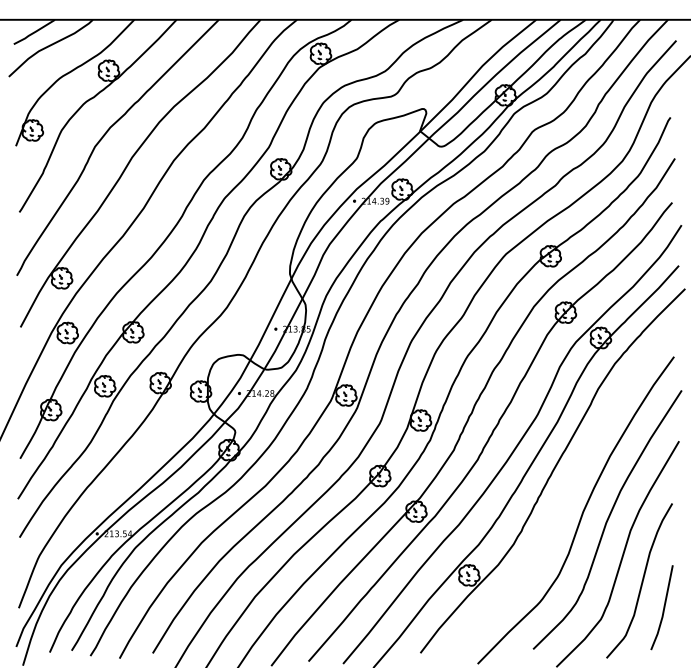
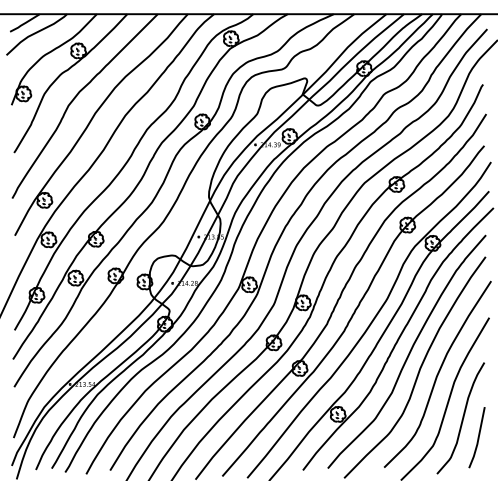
curve: (567, 490) -> (408, 353), added

